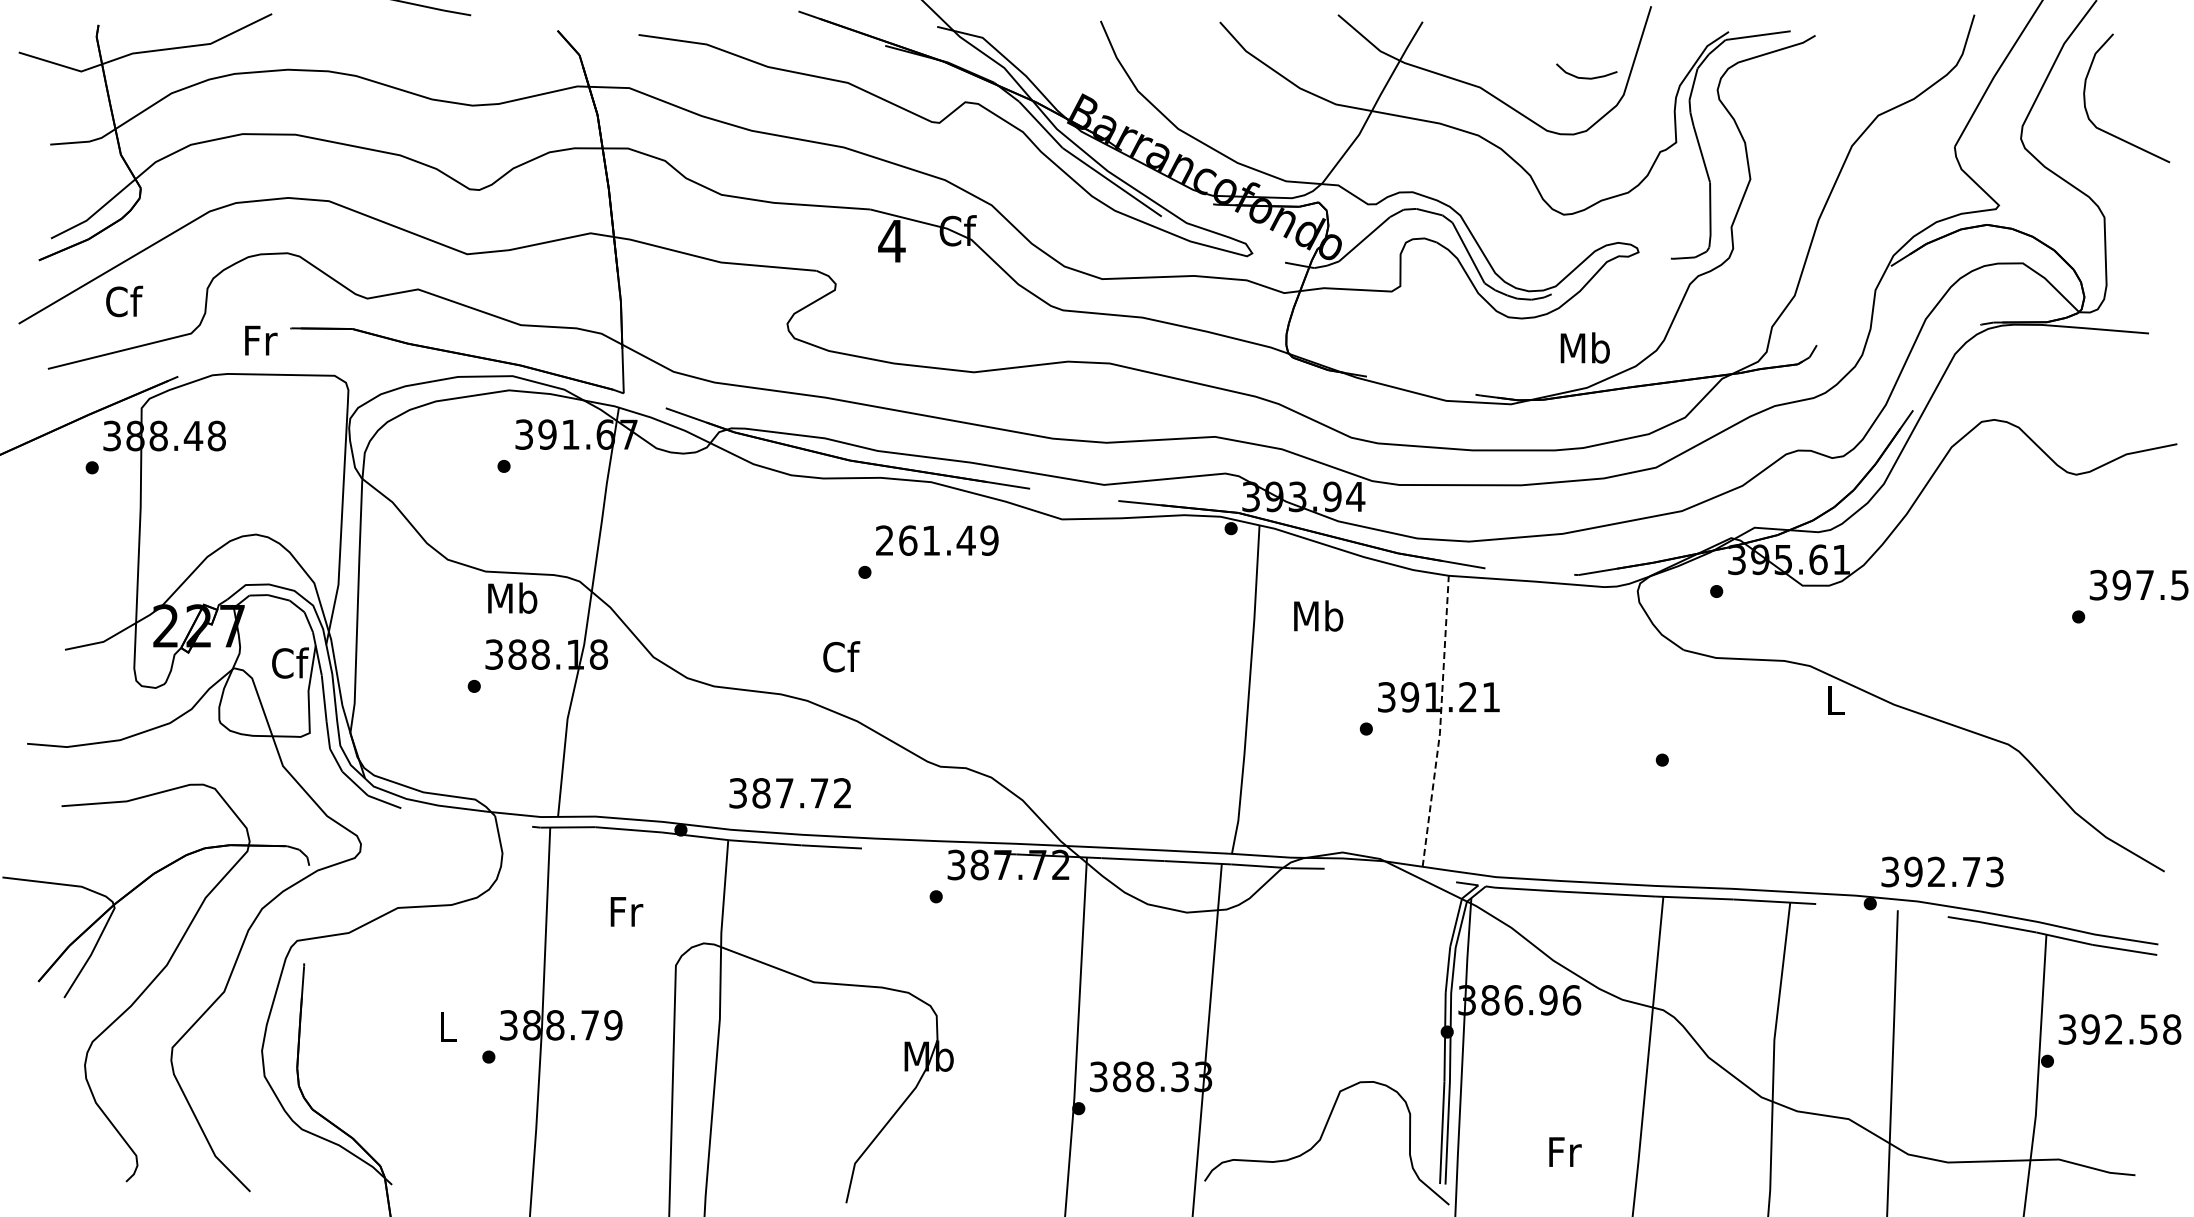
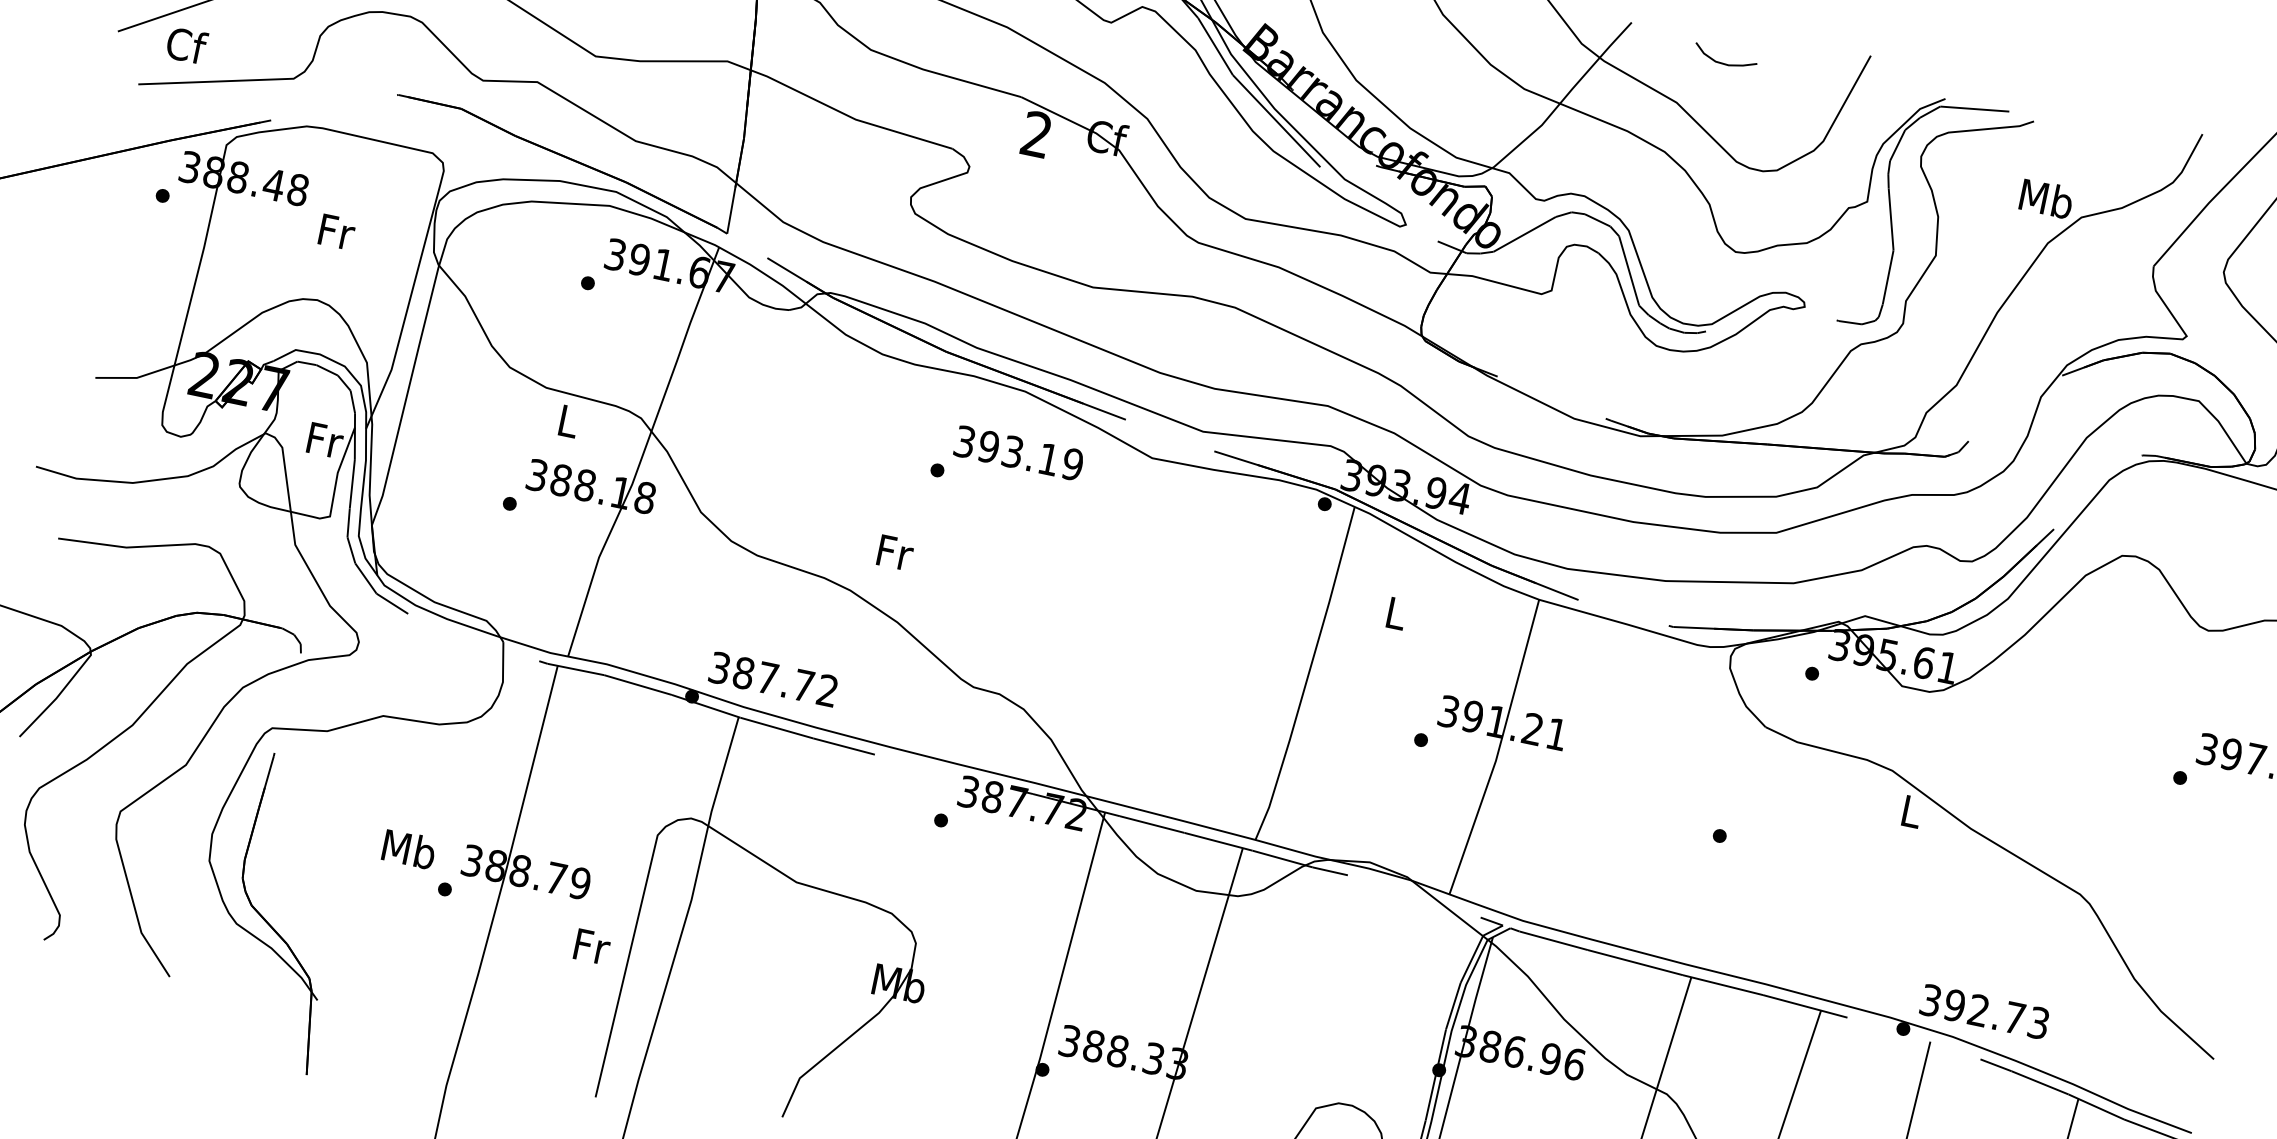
curve: (1586, 77) -> (1724, 63), moved
text: (891, 240) -> (1036, 133), 4 -> 2
text: (124, 301) -> (186, 45), moved
text: (261, 340) -> (337, 232), moved
text: (1584, 347) -> (2045, 198), moved
text: (925, 540) -> (1006, 450), 261.49 -> 393.19
text: (512, 597) -> (568, 420), Mb -> L
text: (1318, 615) -> (1396, 612), Mb -> L
text: (841, 656) -> (895, 552), Cf -> Fr
text: (290, 662) -> (325, 439), Cf -> Fr
line: (1440, 721) -> (1499, 748), dashed -> solid
text: (789, 793) -> (772, 679), moved
text: (626, 911) -> (592, 946), moved
text: (447, 1026) -> (408, 848), L -> Mb

